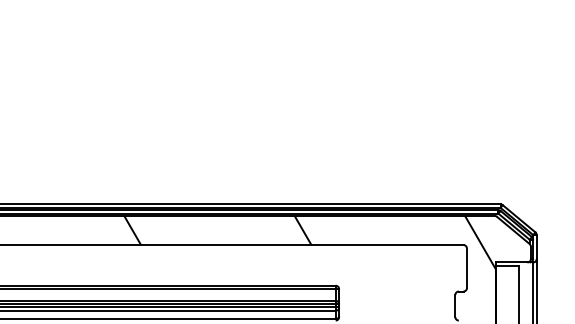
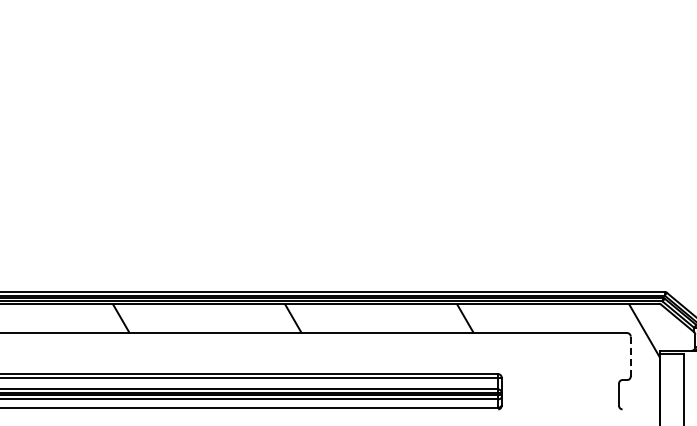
line: (466, 268) -> (630, 356), solid -> dashed

